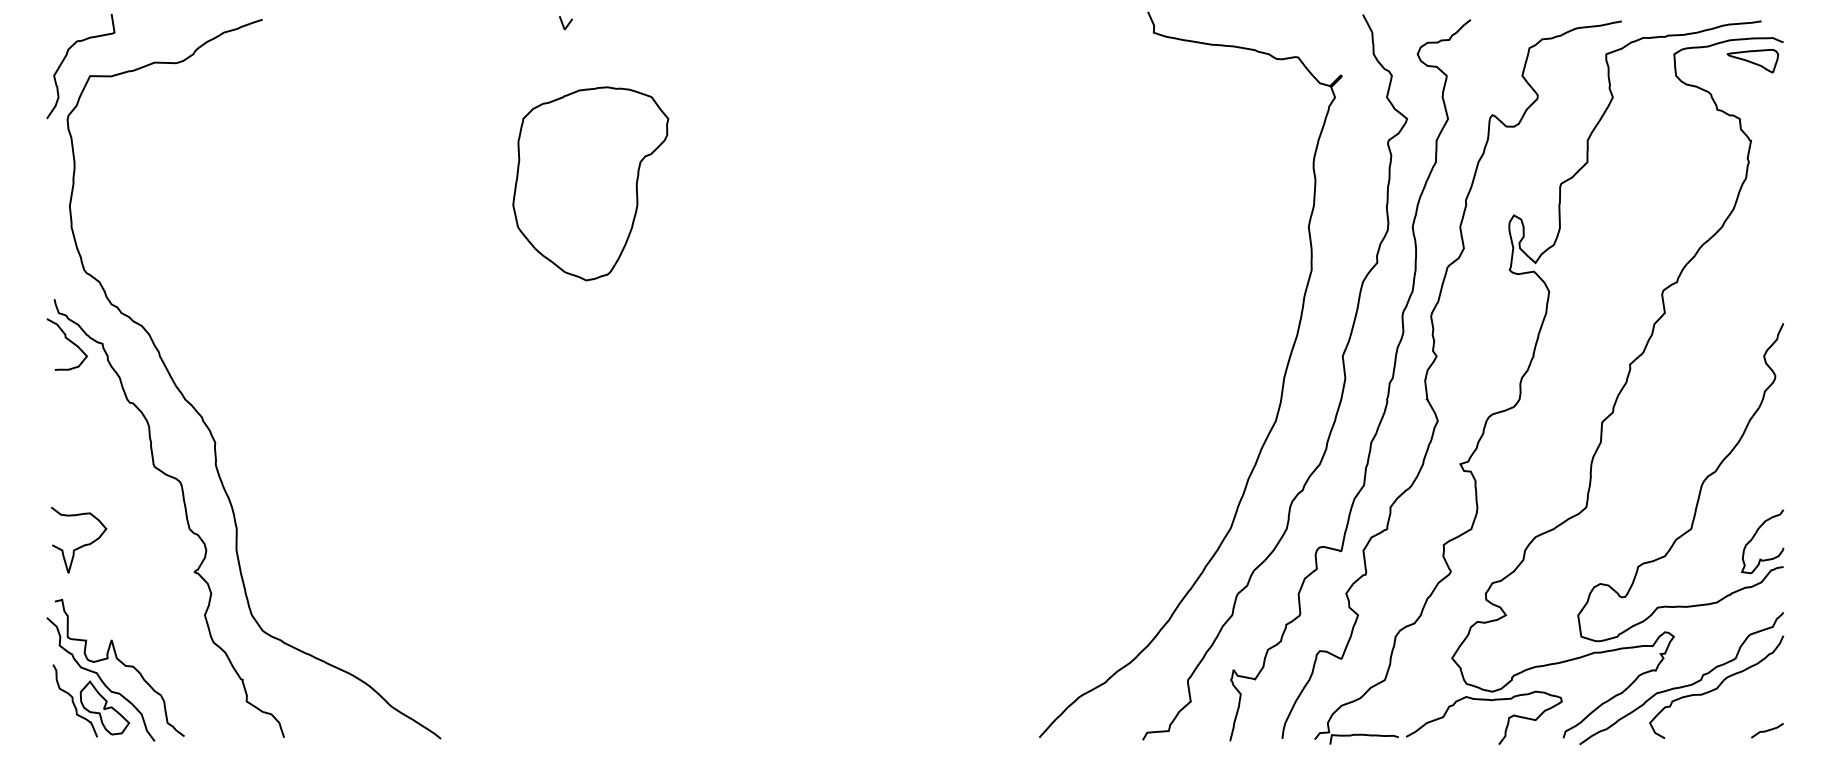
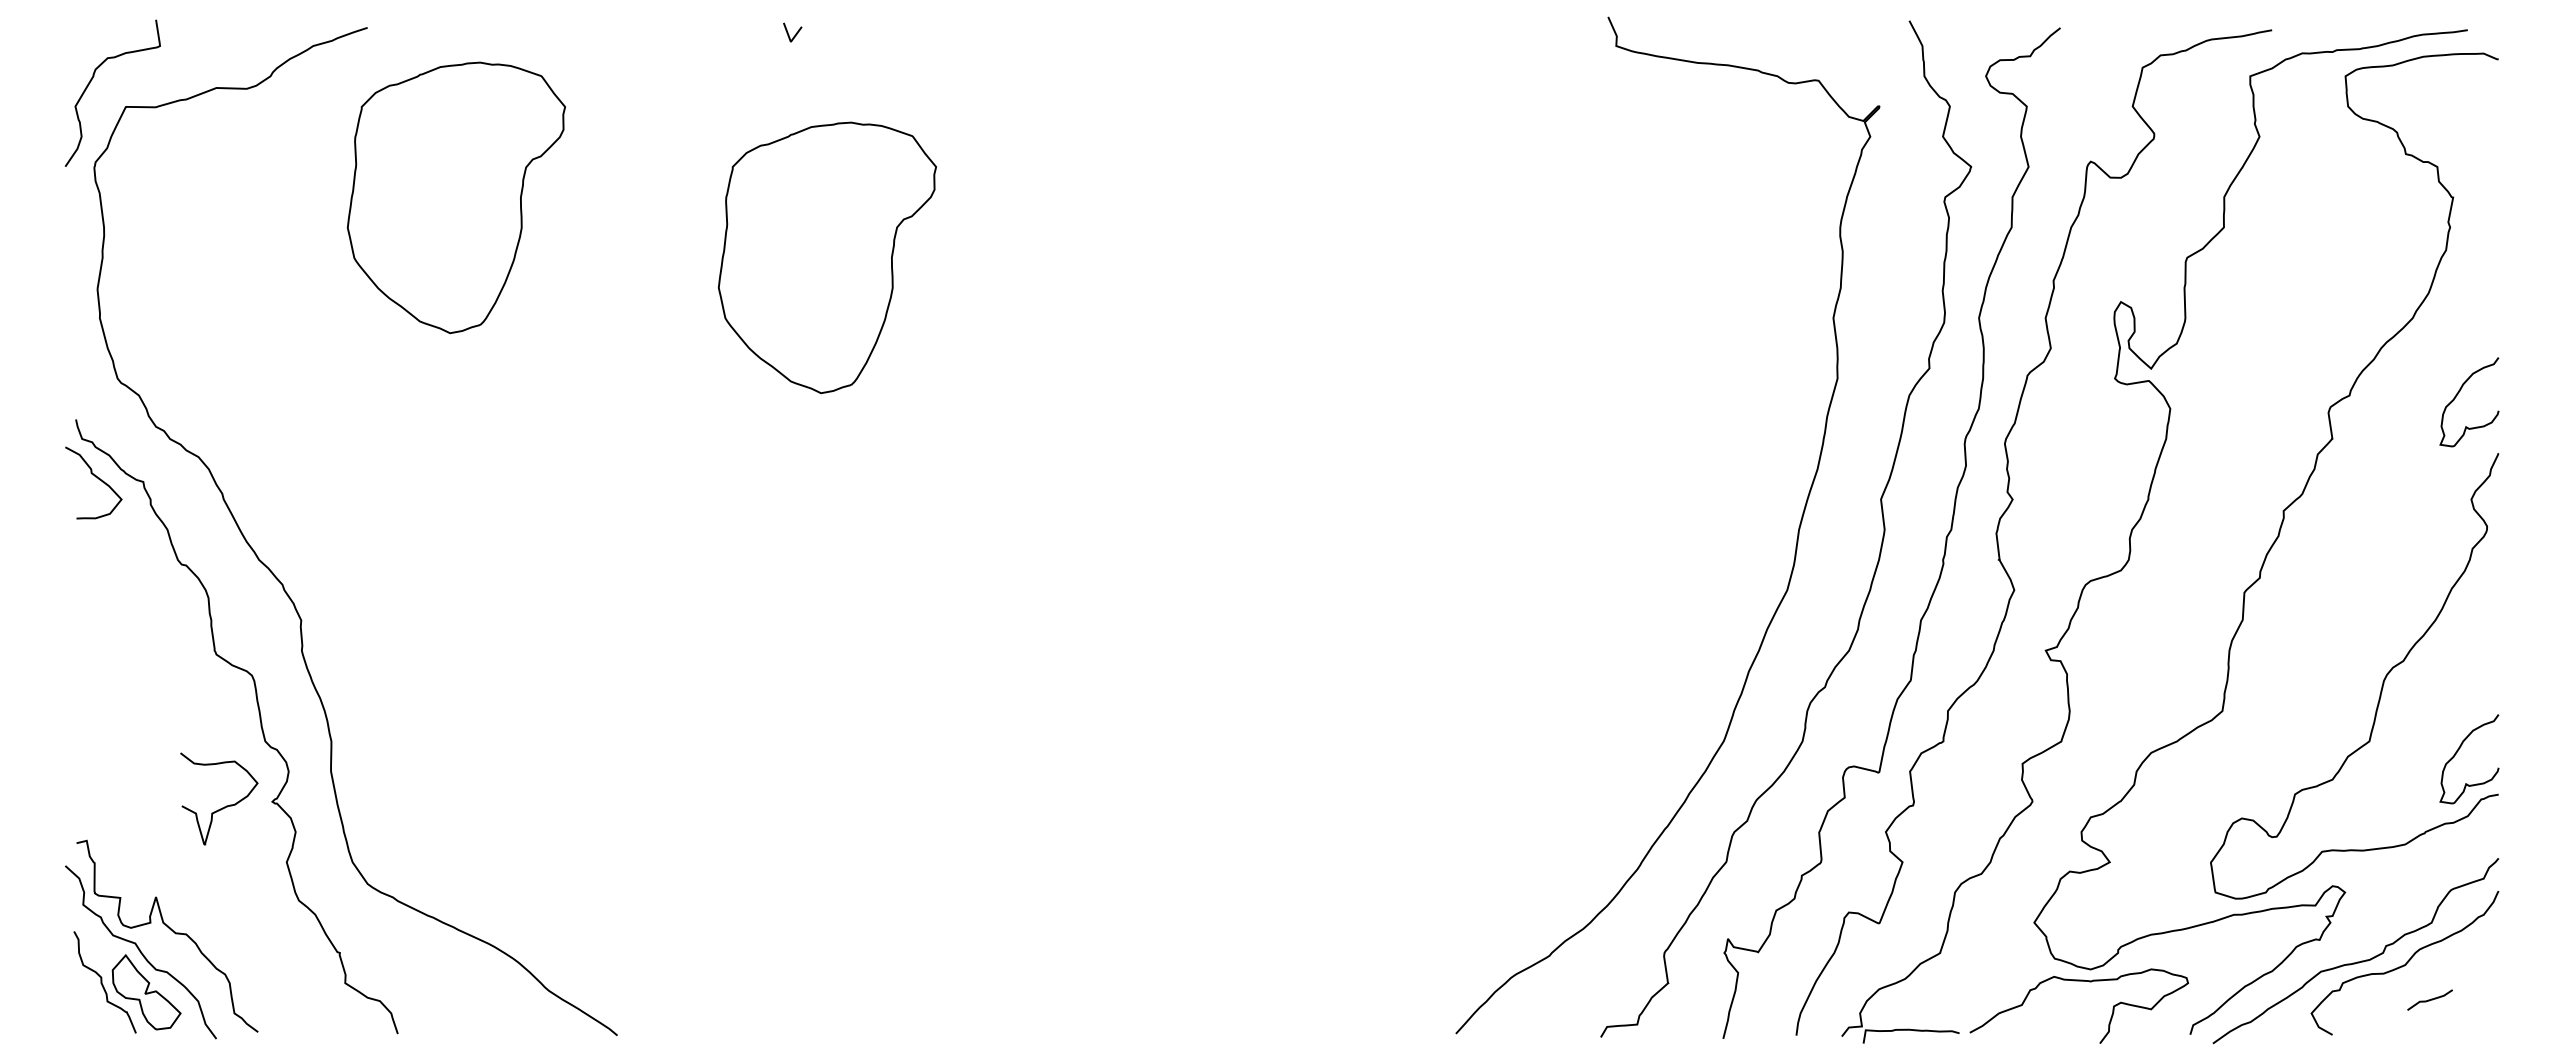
part: (1752, 60) -> (2455, 85), removed
part: (325, 140) -> (455, 197), added
curve: (1754, 281) -> (2458, 394), added
curve: (82, 545) -> (224, 806), moved
curve: (1767, 730) -> (2429, 999), moved

